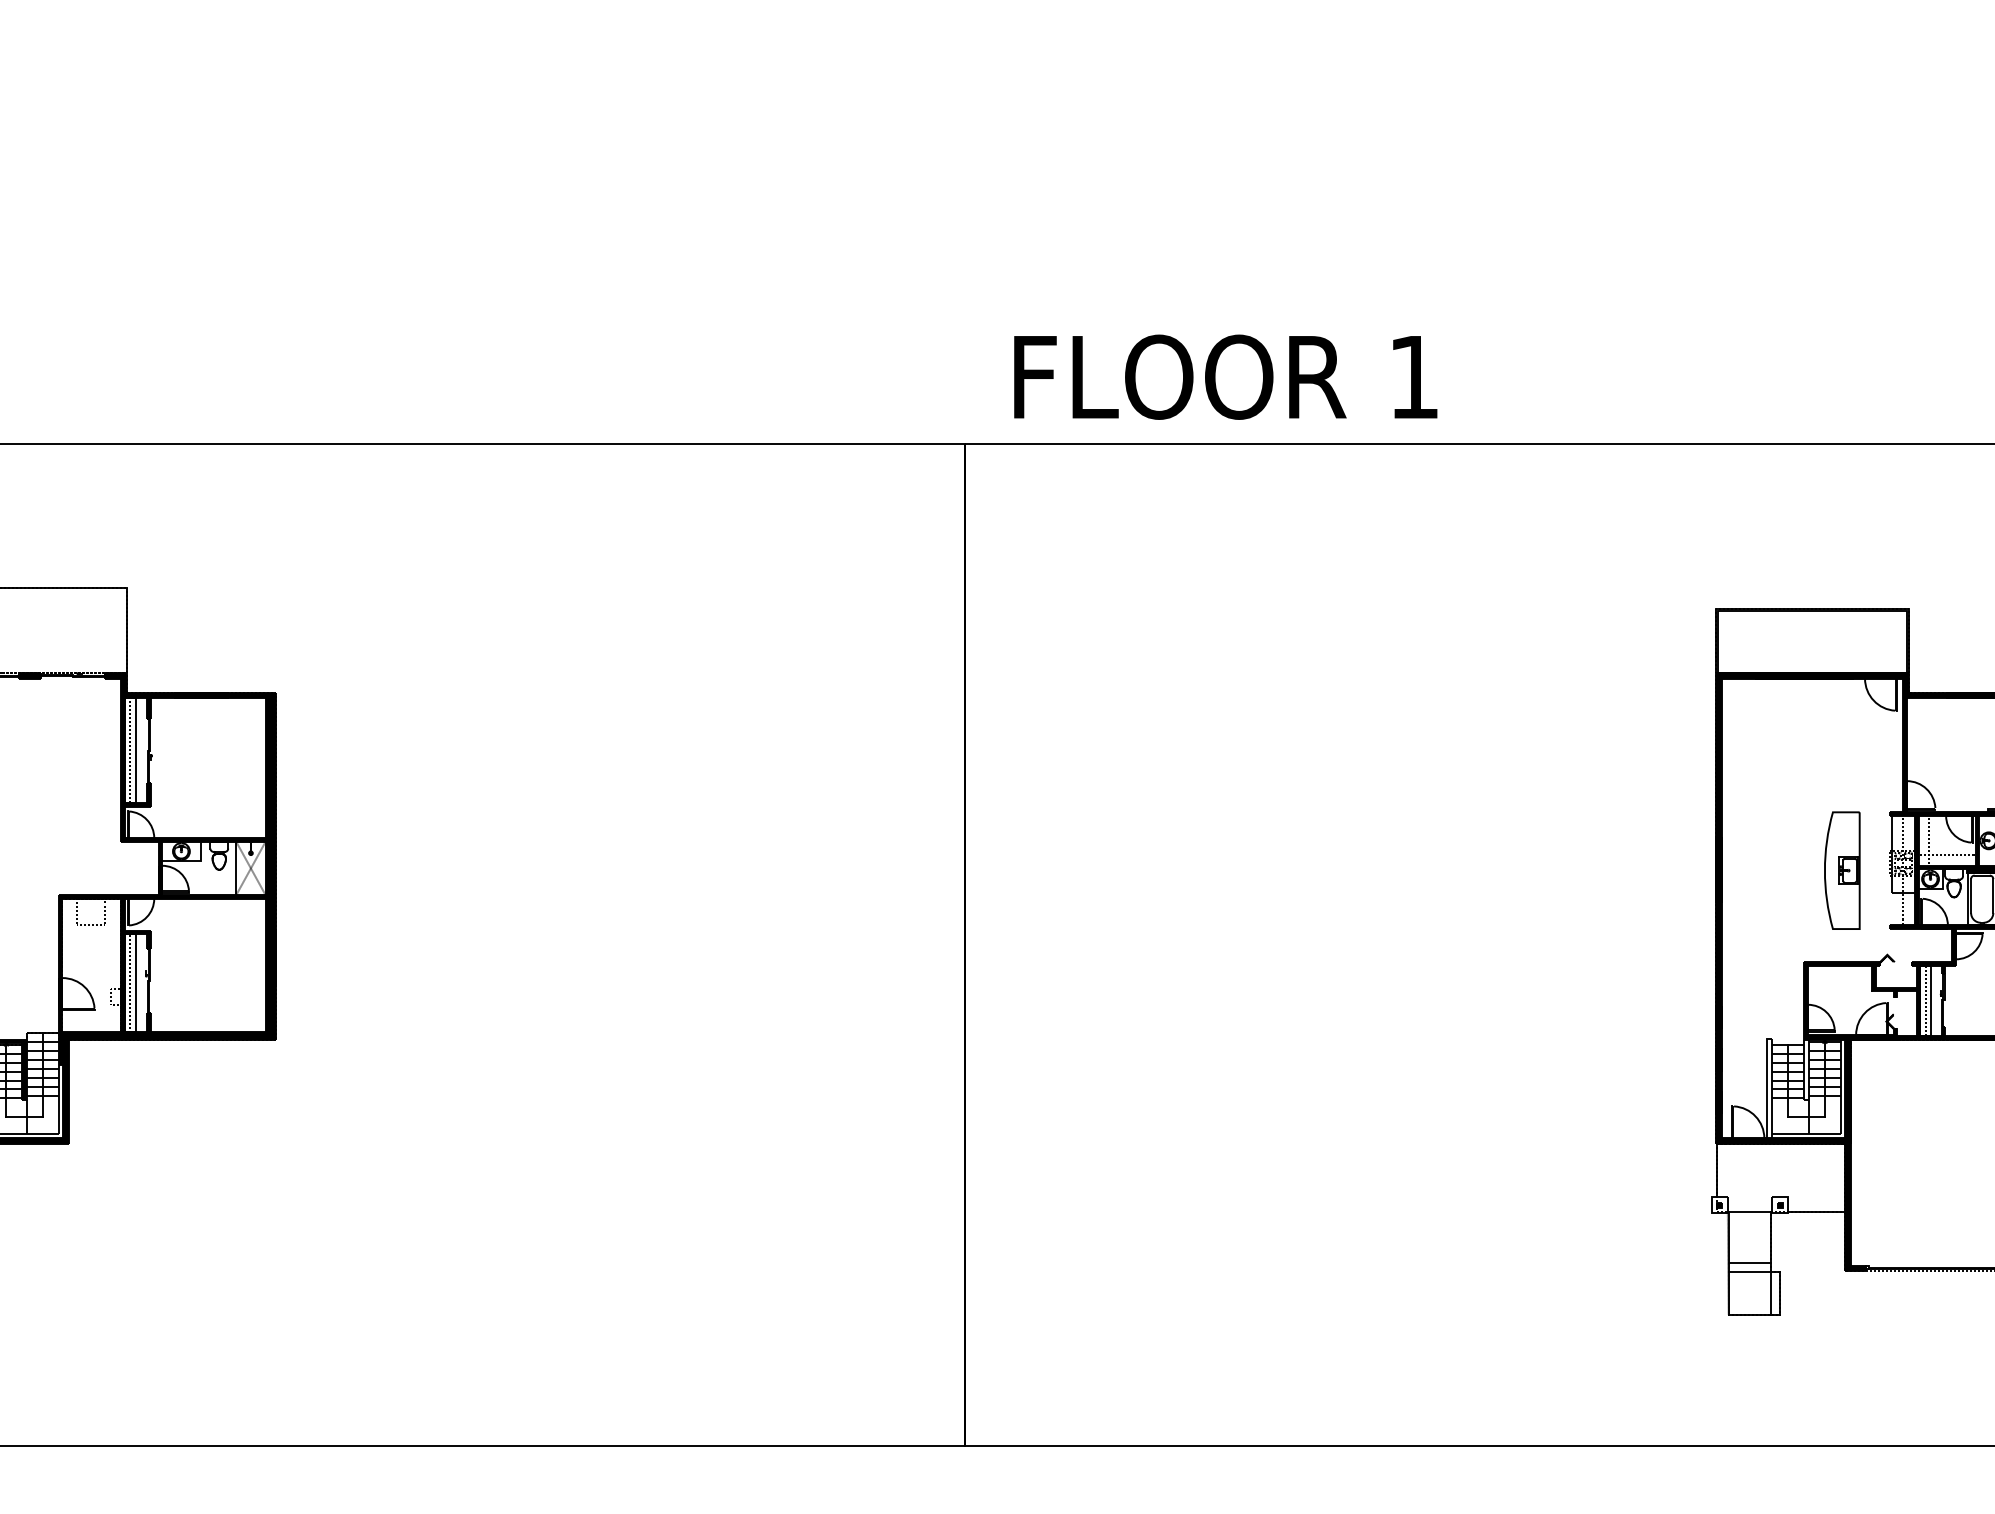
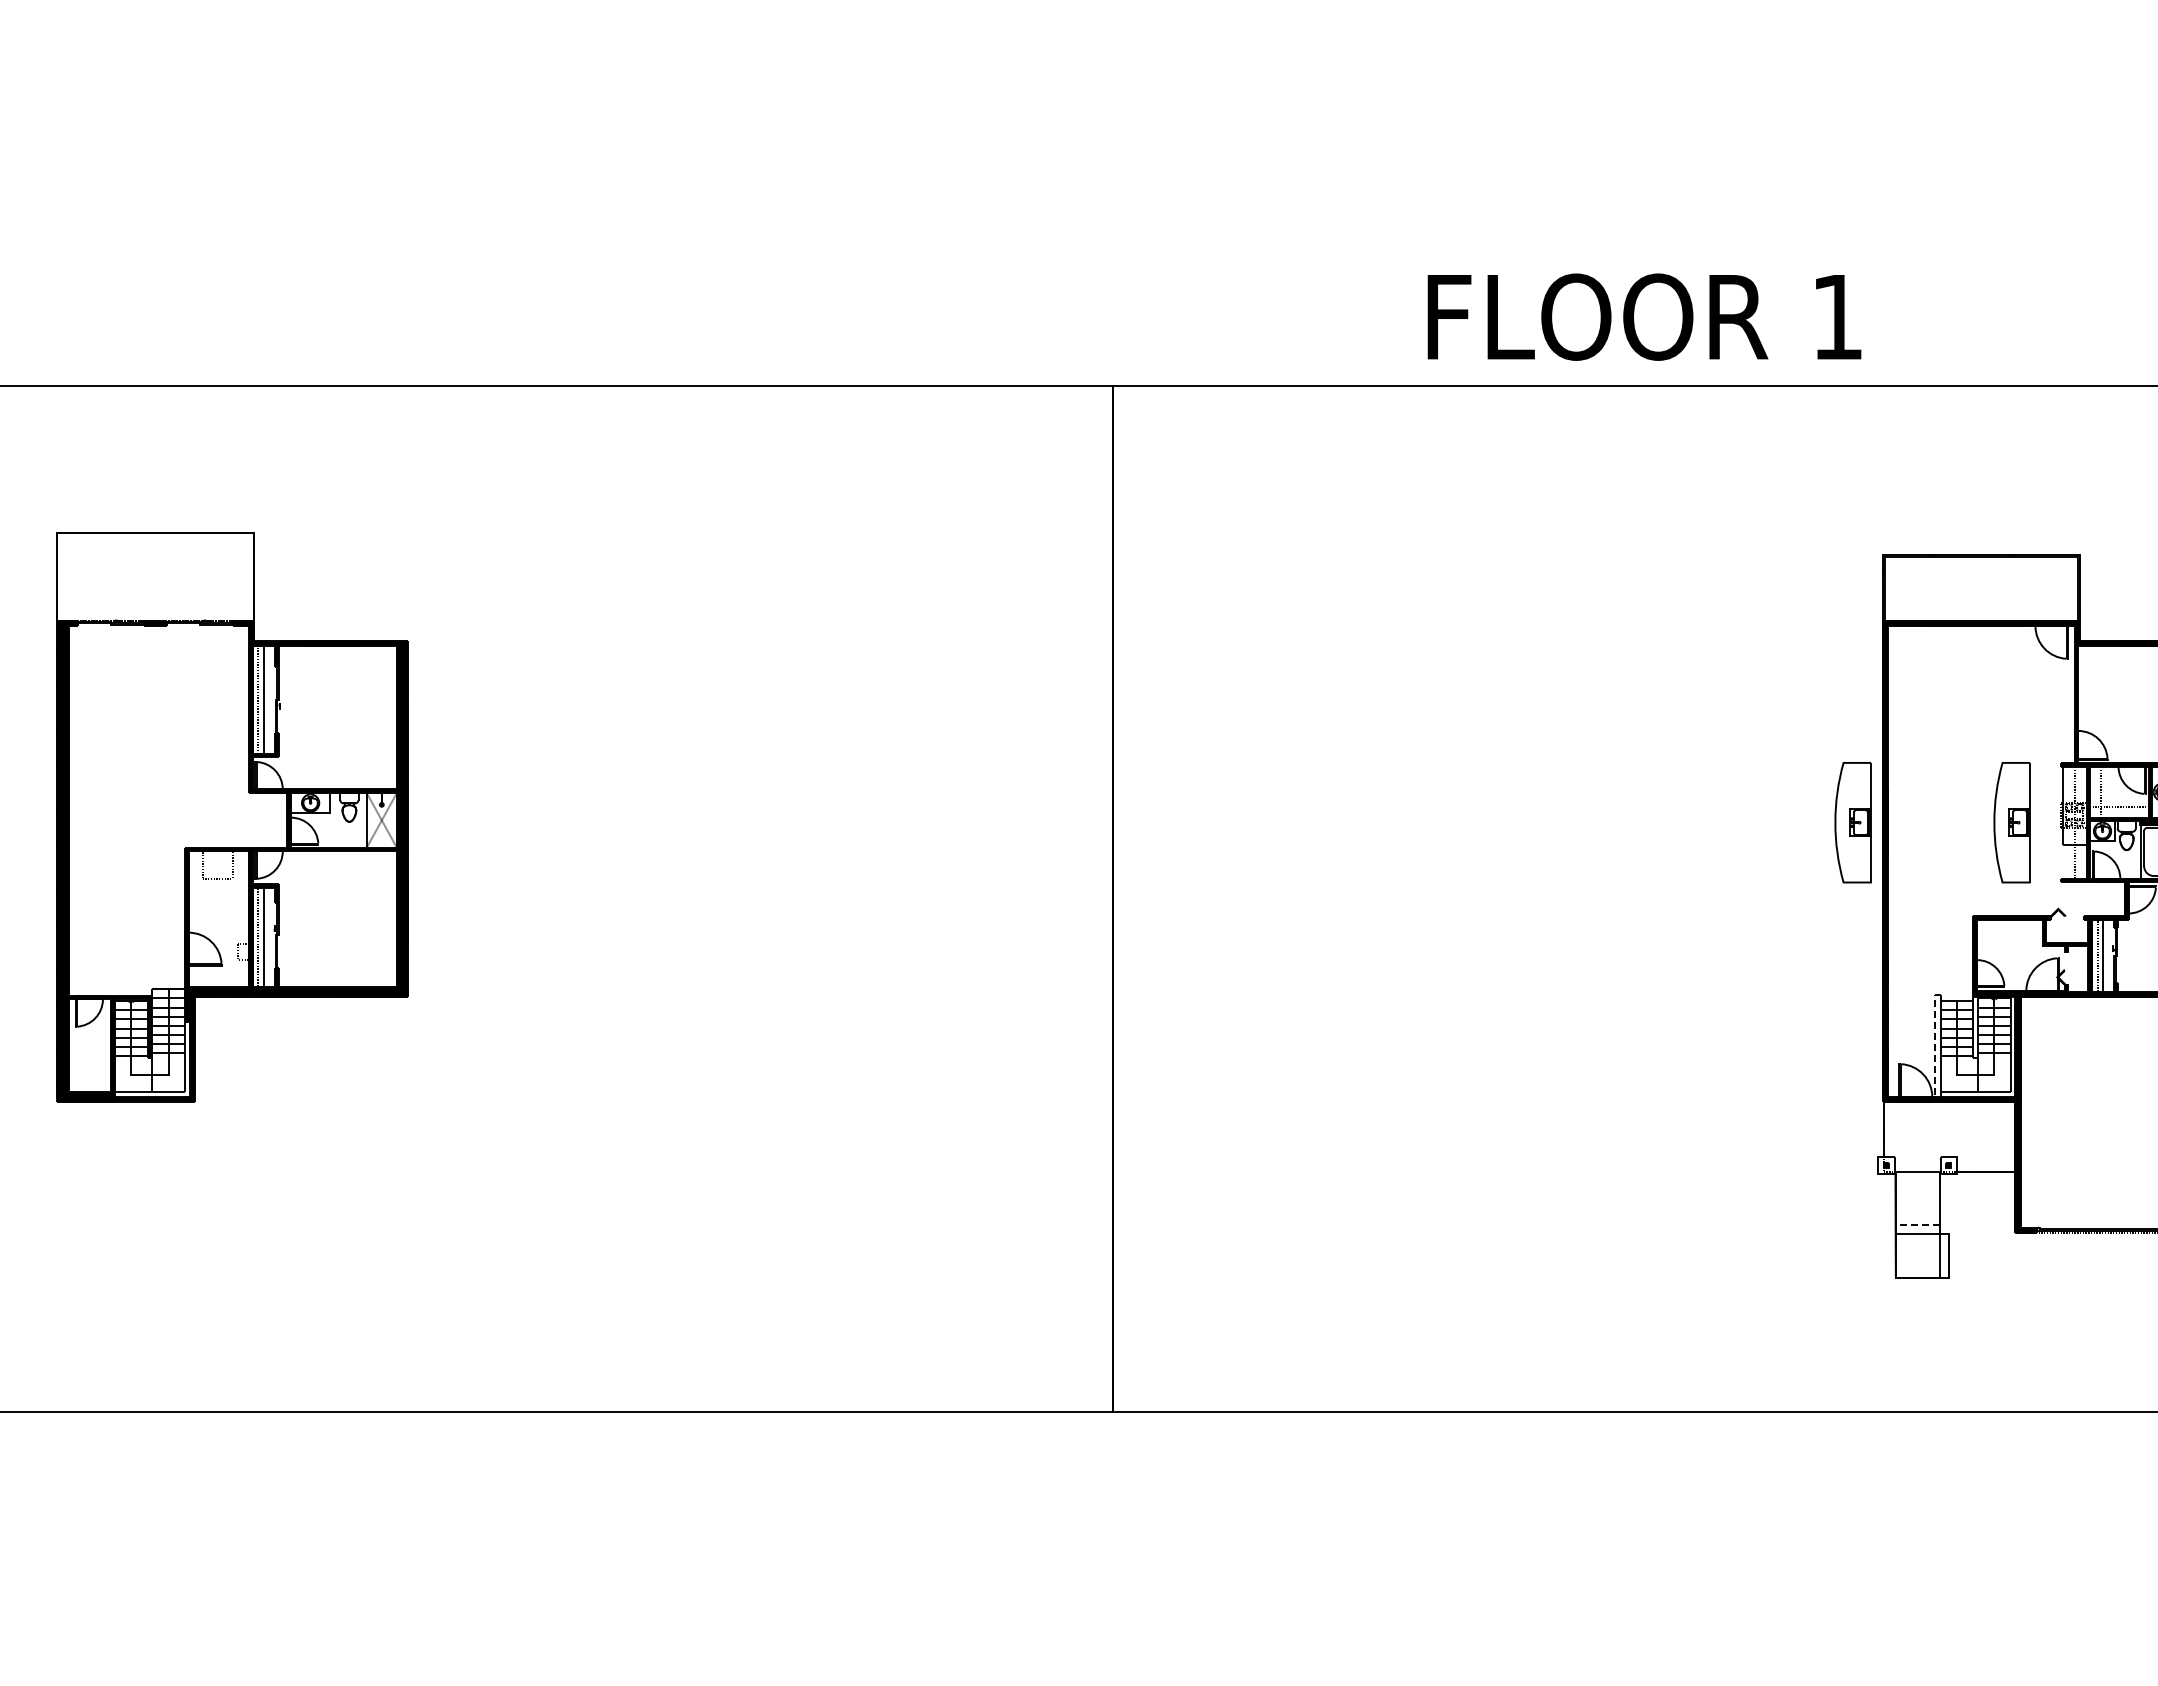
text: (1225, 376) -> (1644, 316), moved
part: (1686, 870) -> (1852, 822), added
line: (1767, 1085) -> (1935, 1042), solid -> dashed
line: (1749, 1262) -> (1917, 1224), solid -> dashed

